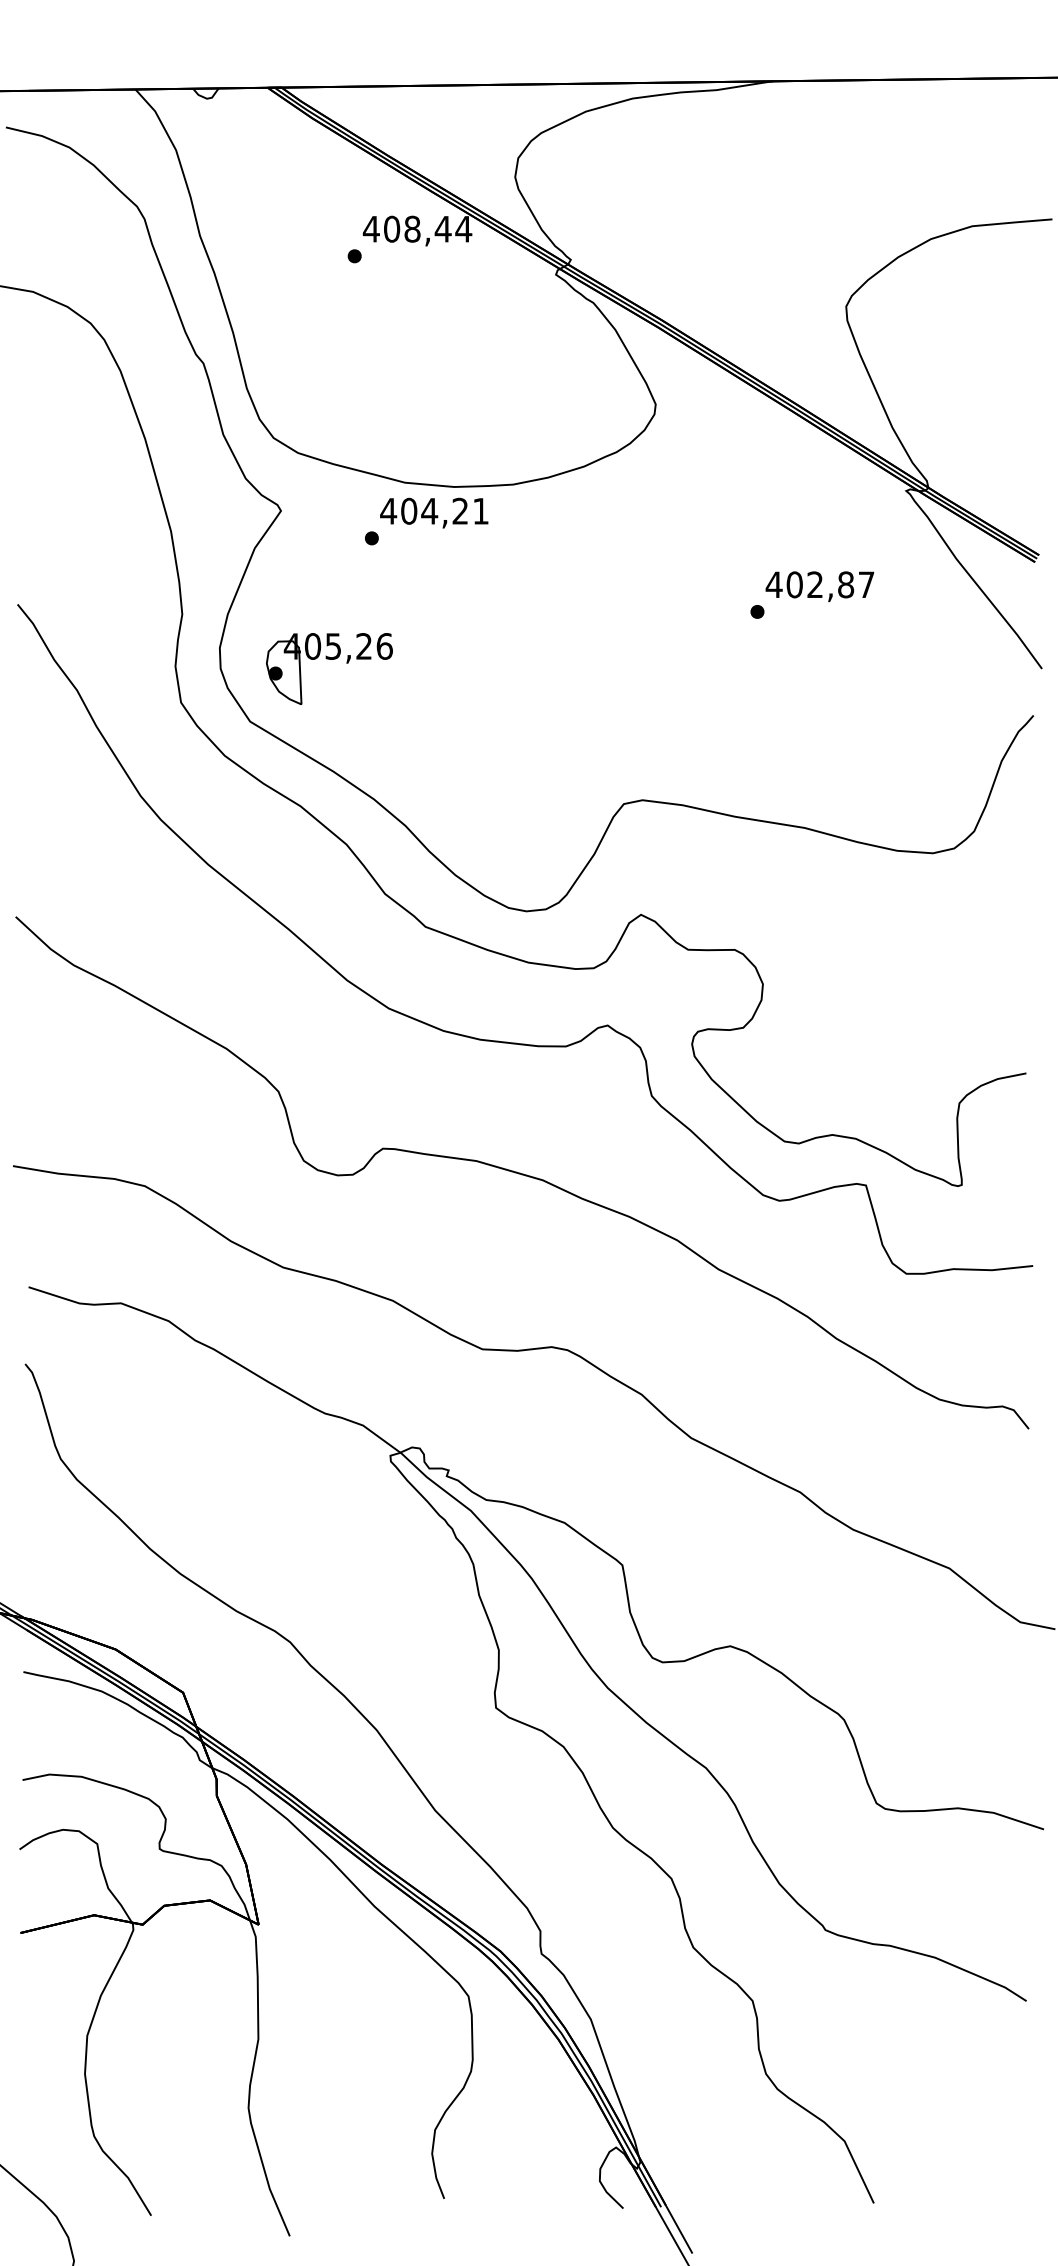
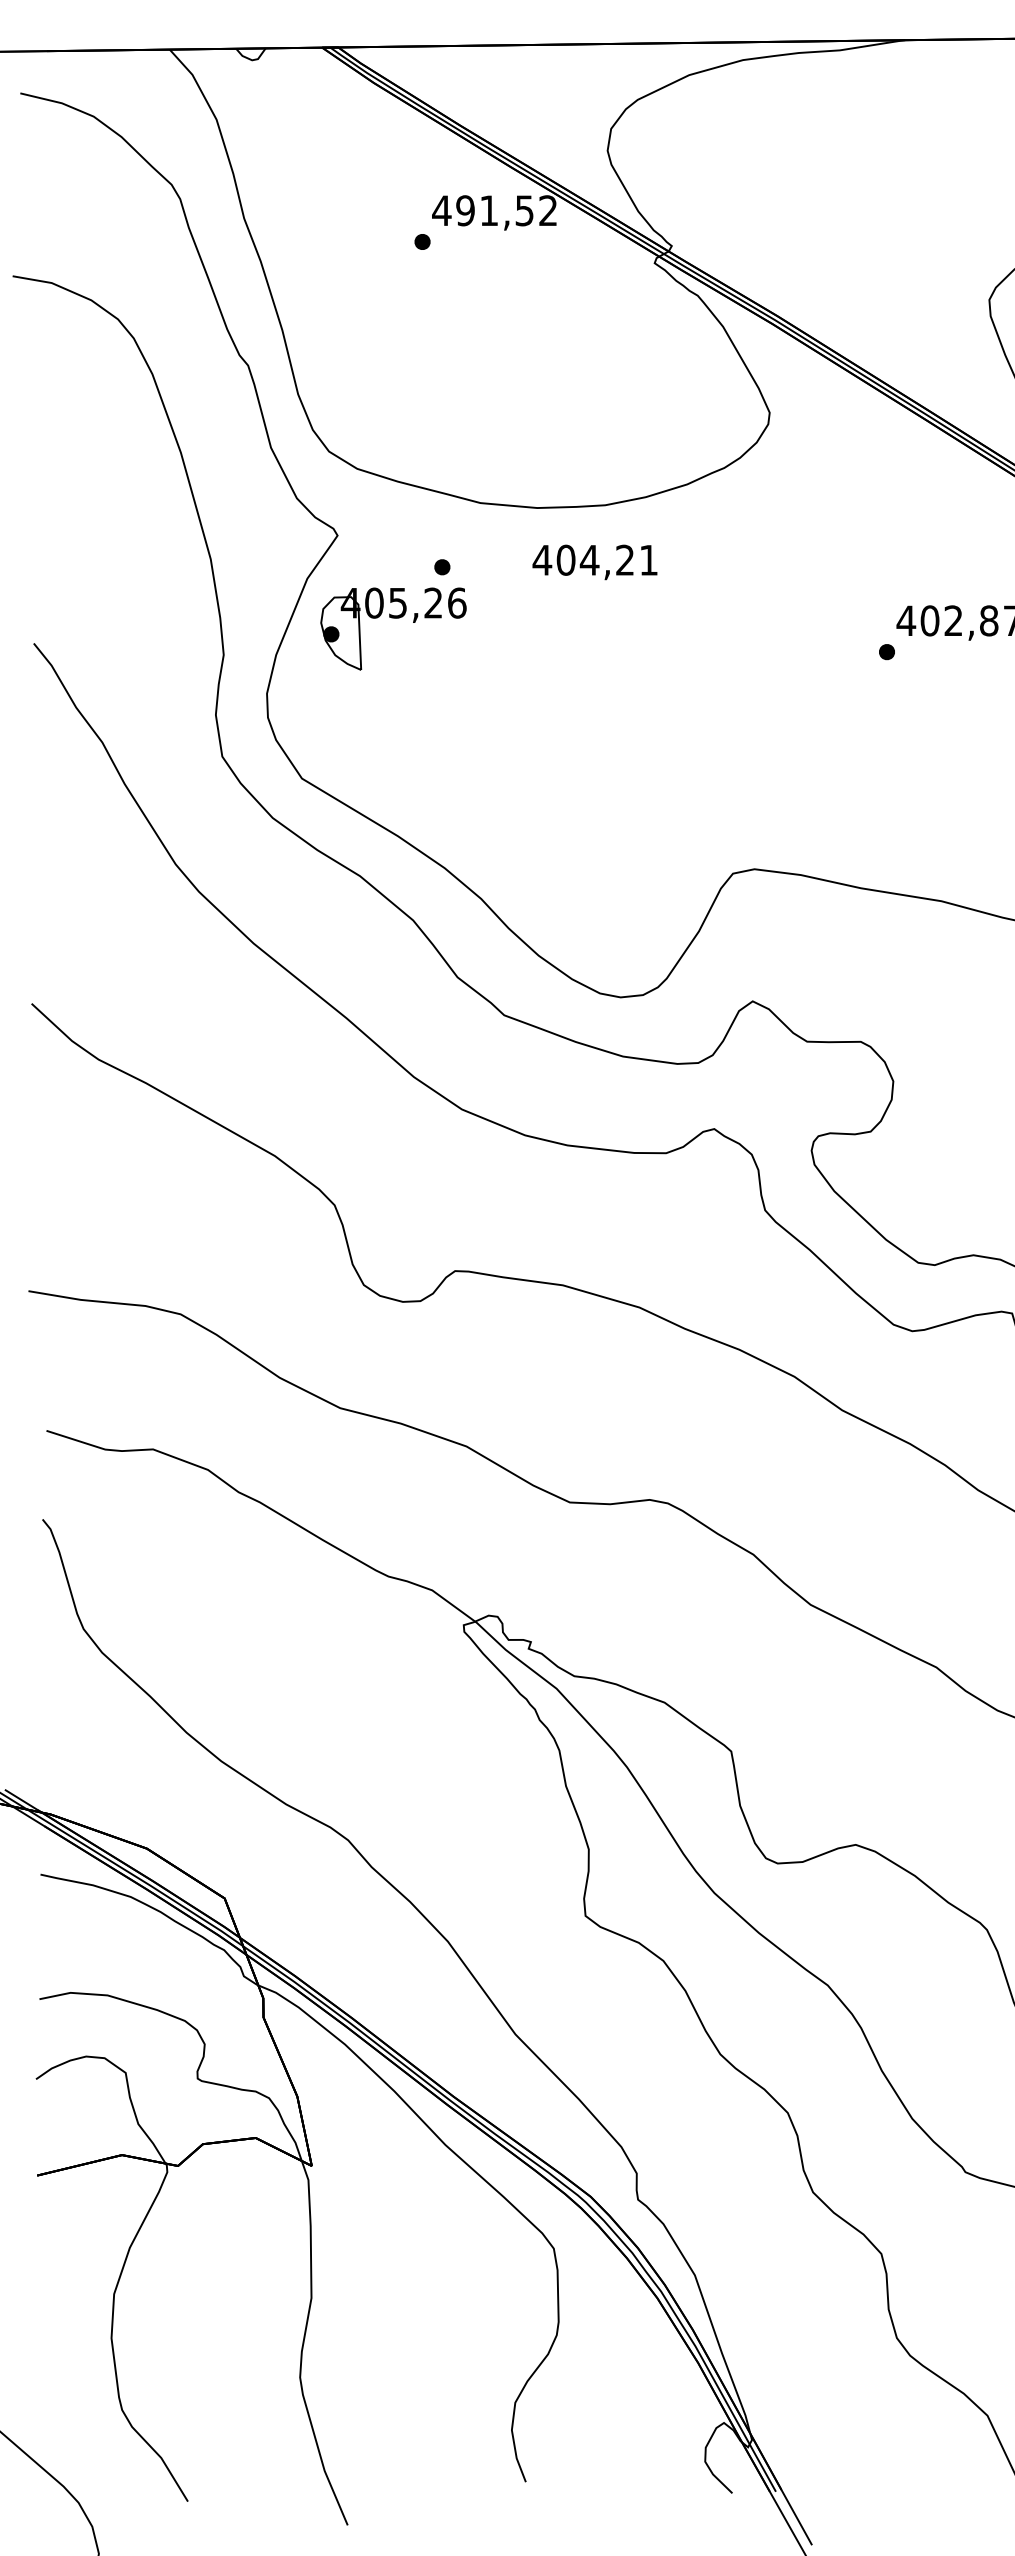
text: (427, 228) -> (506, 209), 408,44 -> 491,52
text: (434, 512) -> (595, 561), moved
part: (329, 659) -> (393, 618), moved

